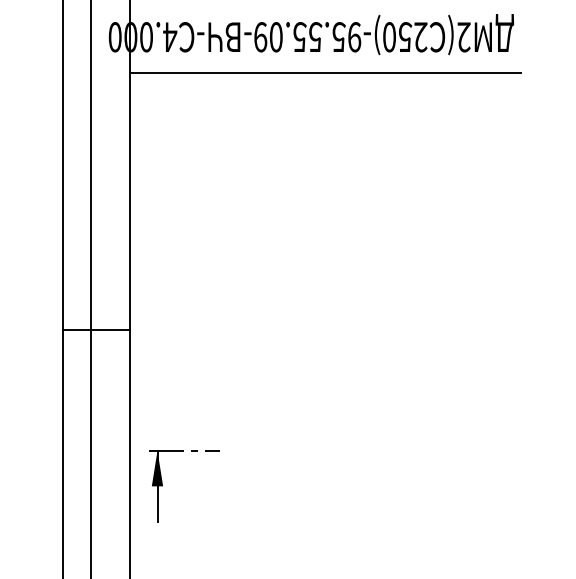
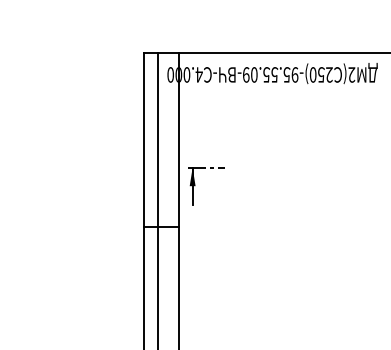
line: (324, 72) -> (279, 93), removed
part: (162, 485) -> (195, 185), moved

